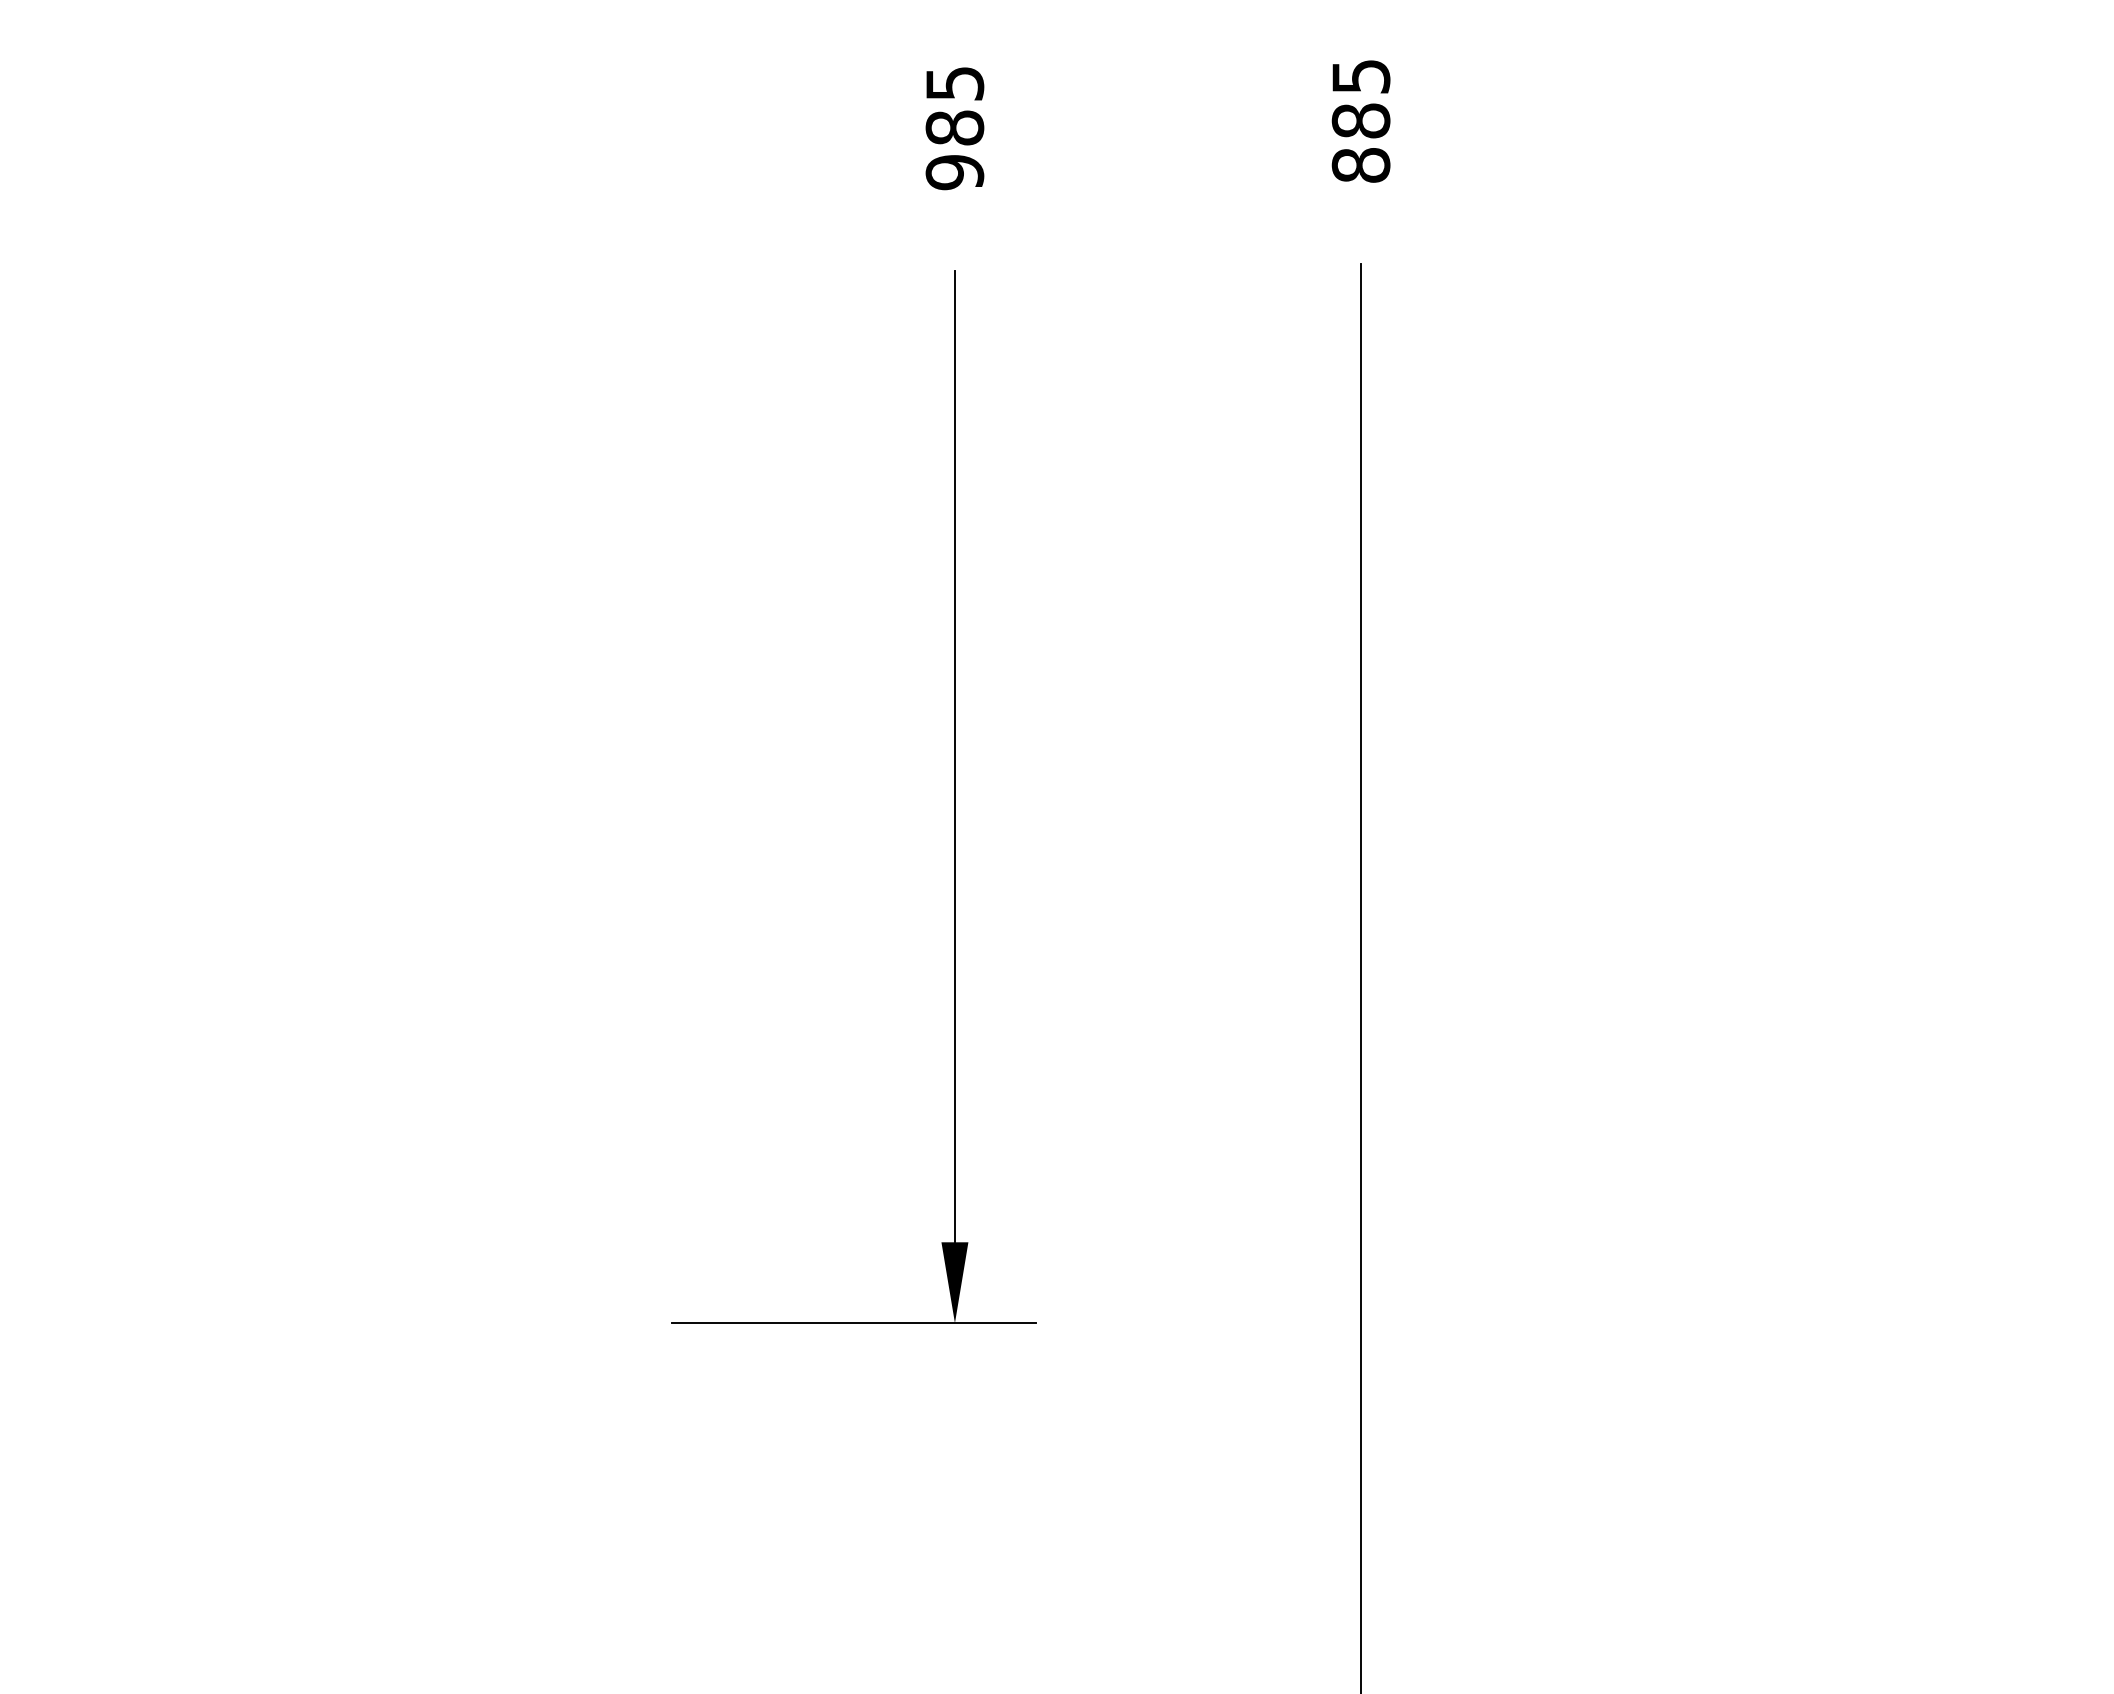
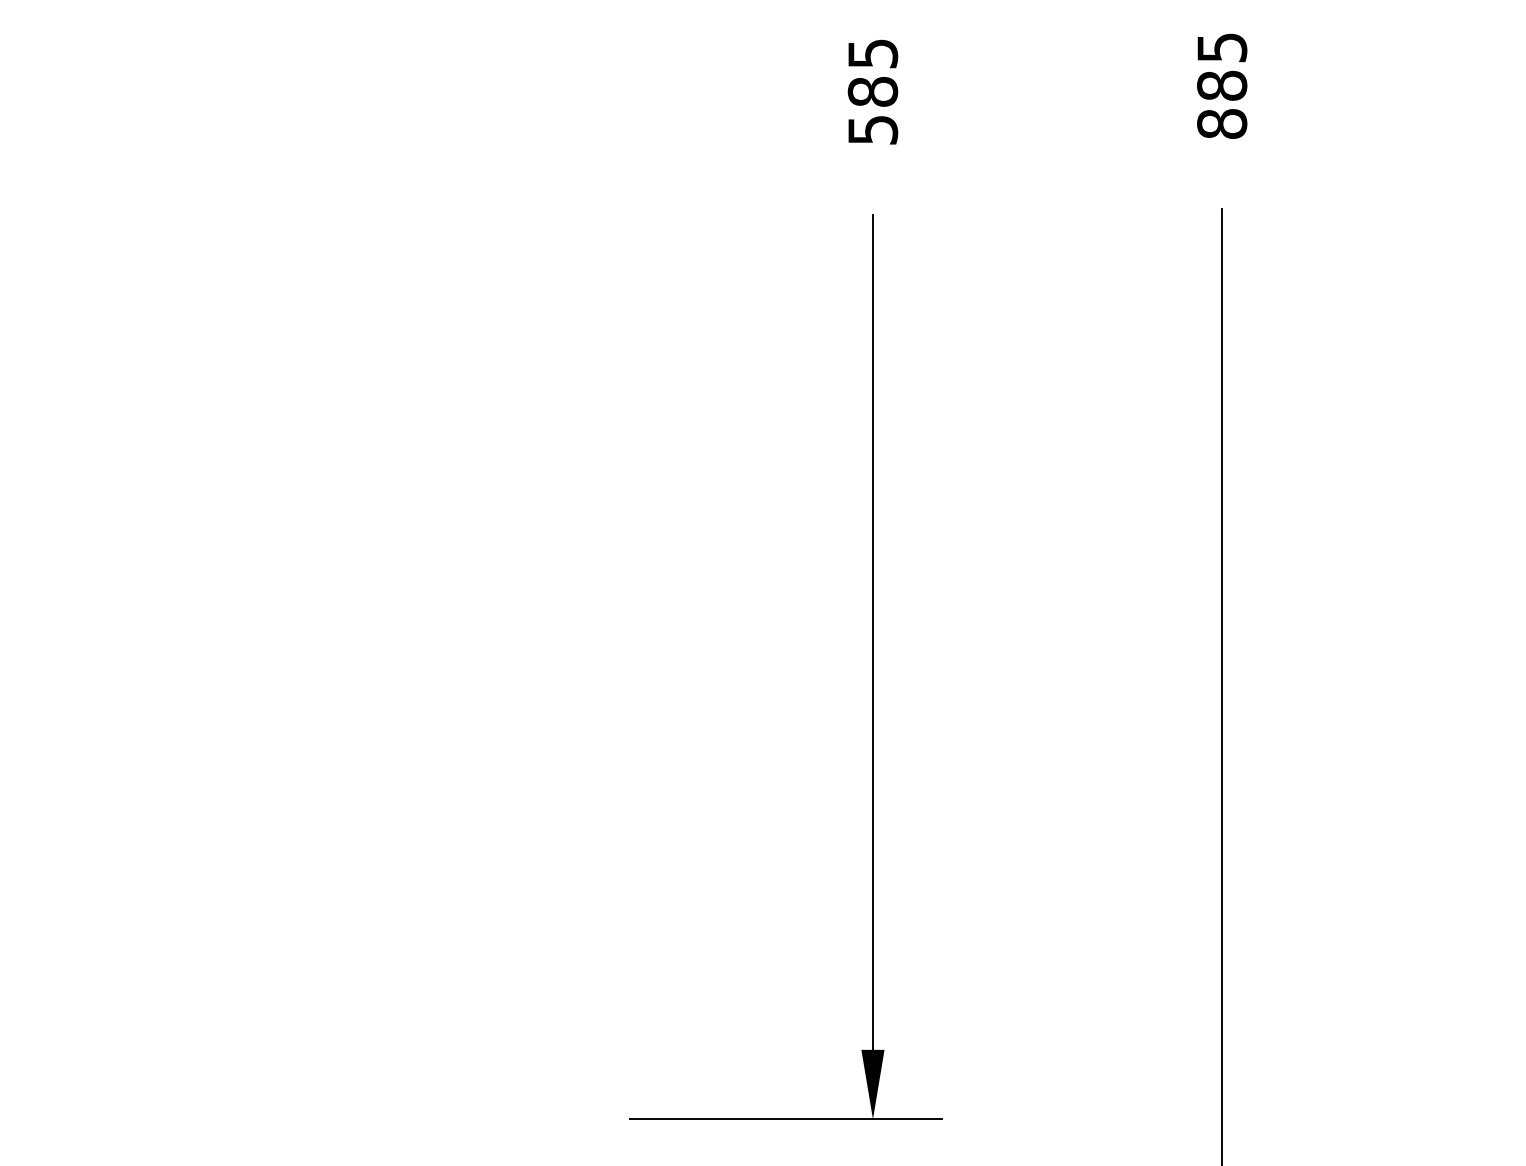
text: (954, 172) -> (872, 130), 985 -> 585

